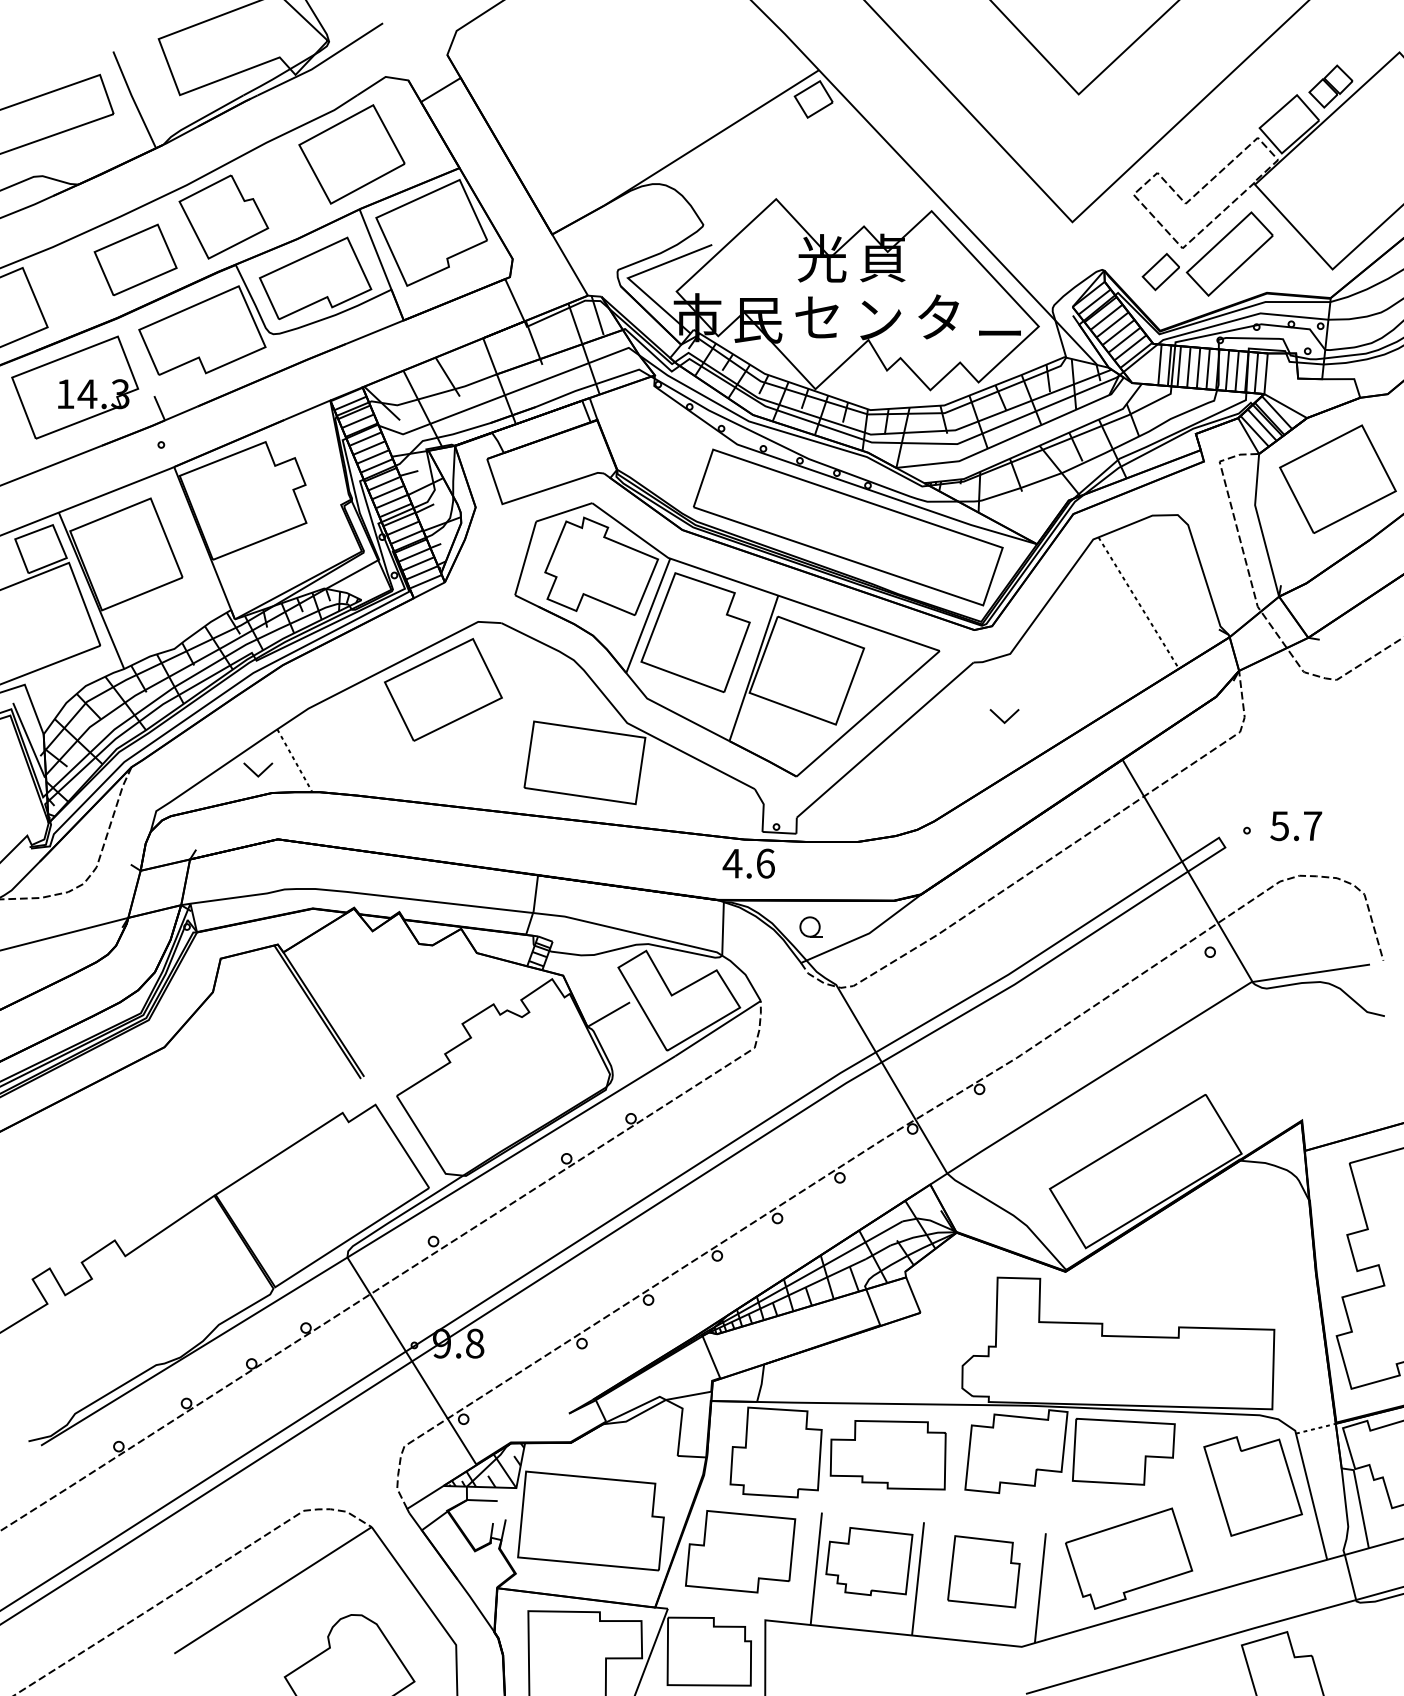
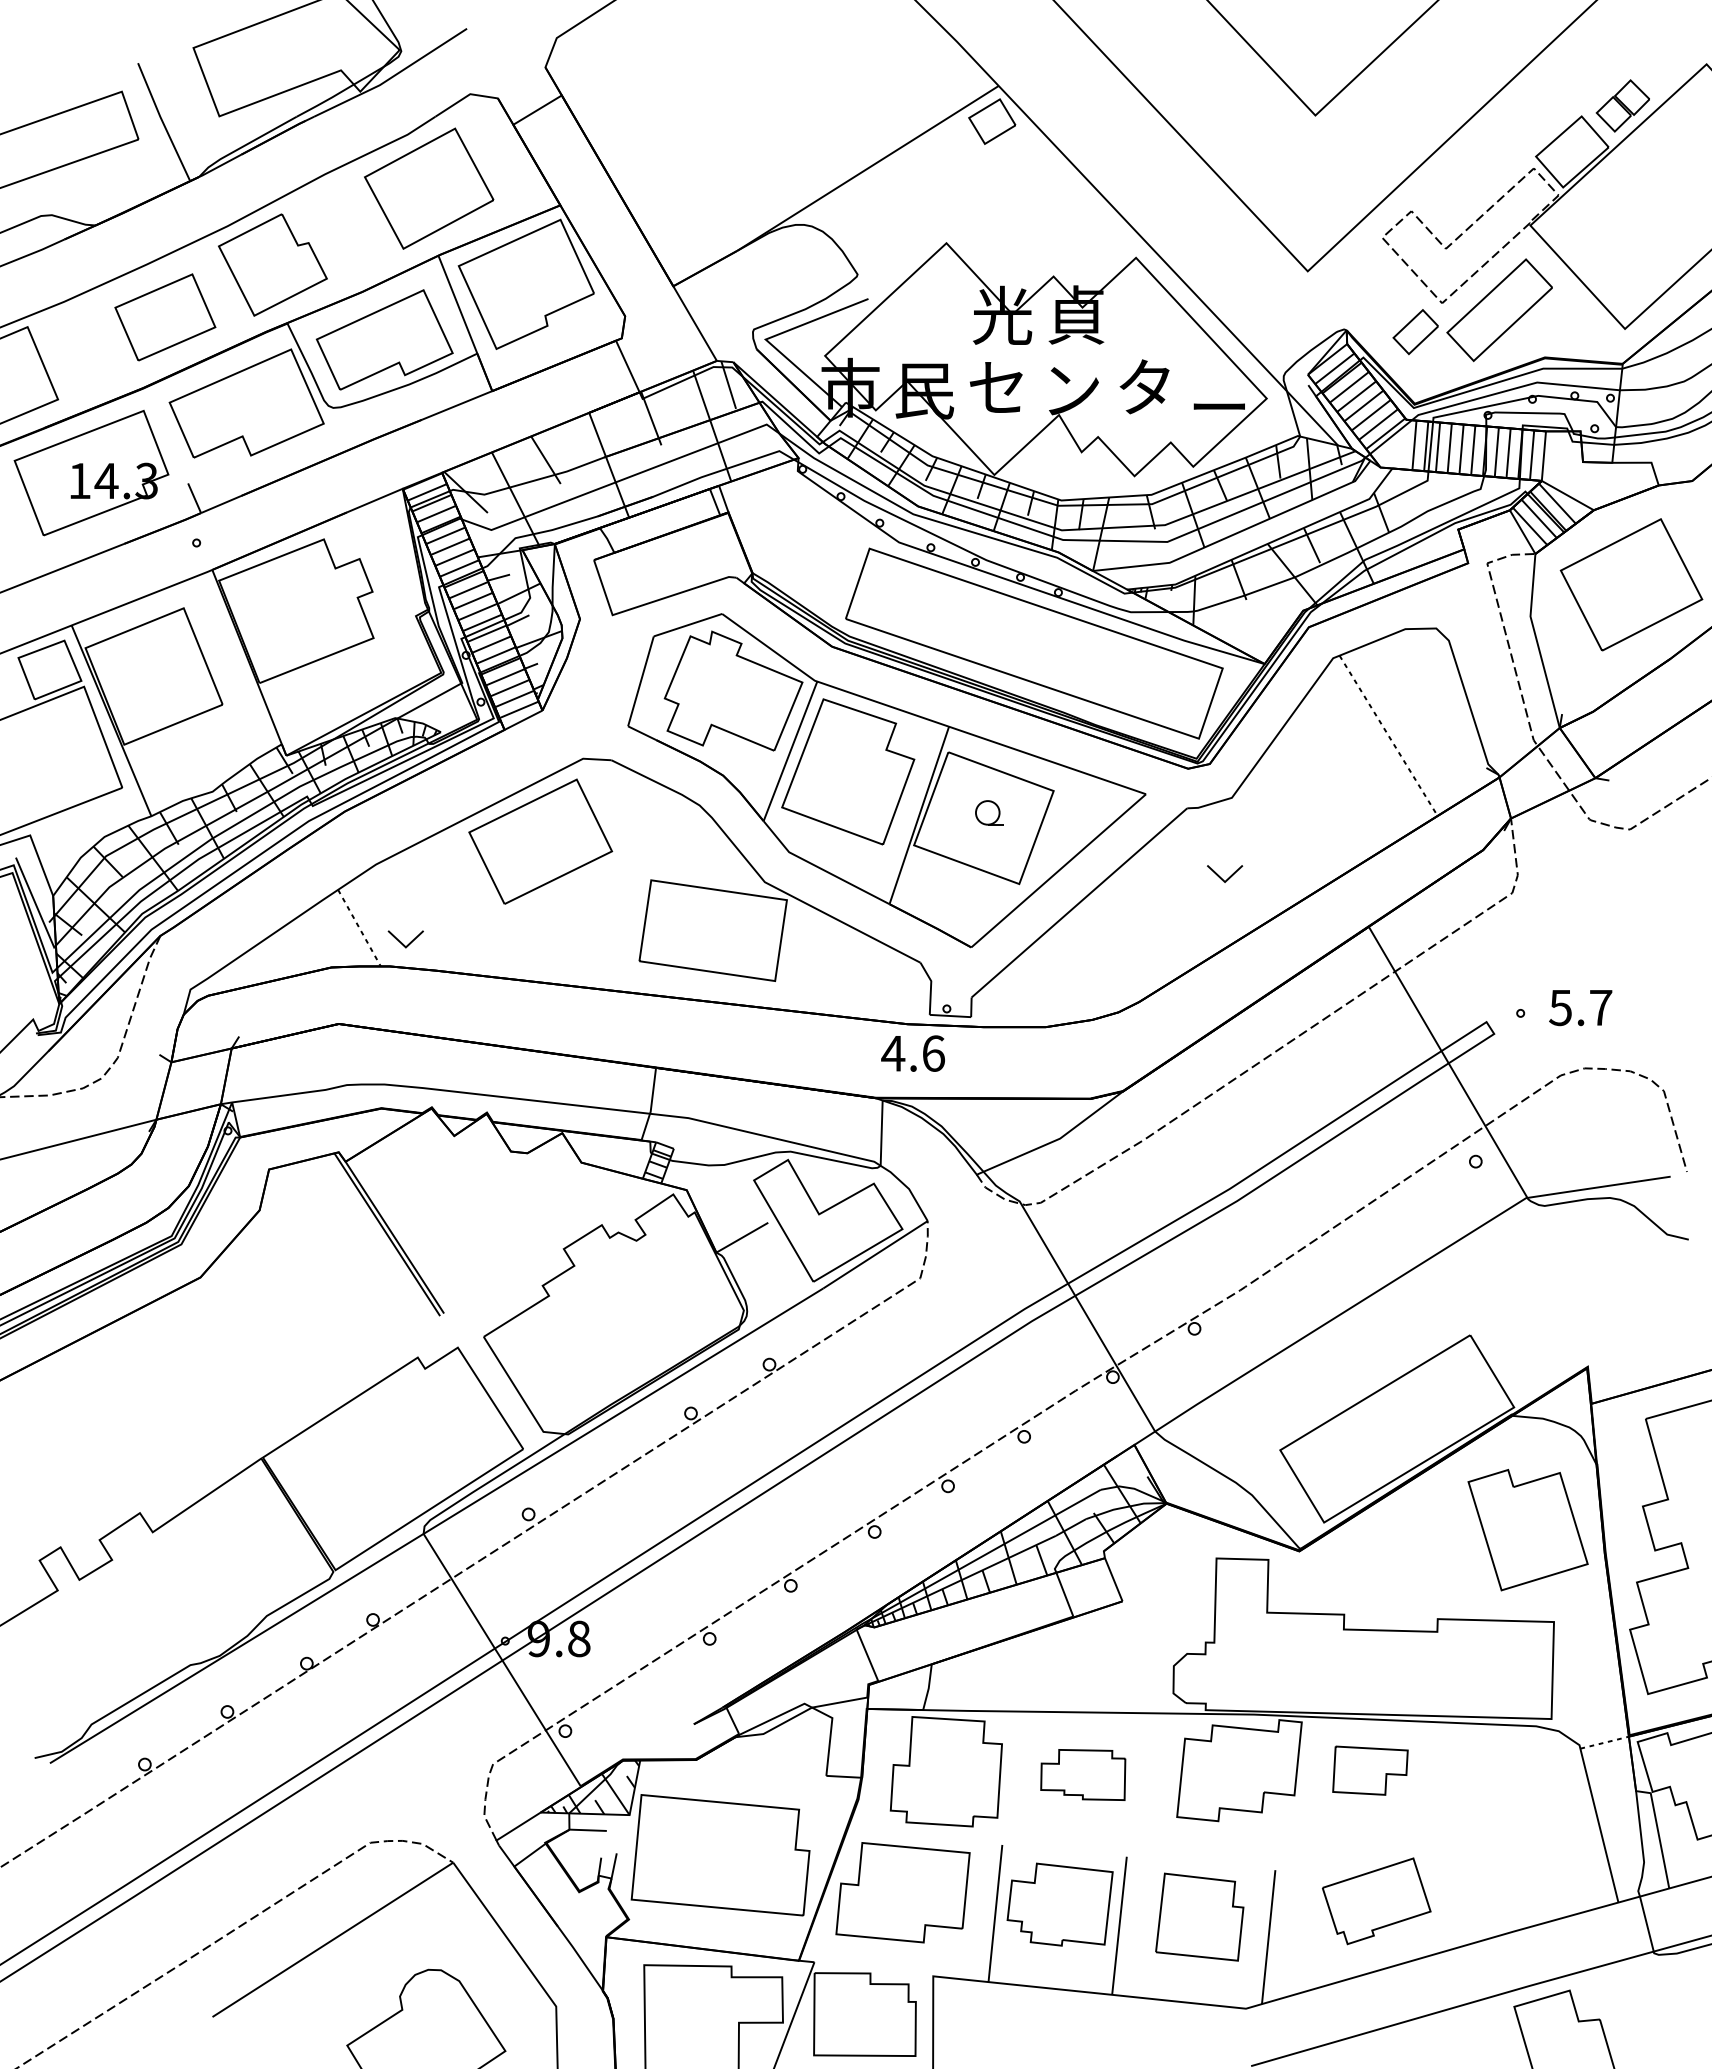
part: (257, 770) -> (405, 939), moved
part: (811, 926) -> (989, 812), moved
part: (1123, 1451) -> (1370, 1770), size x0.6
part: (888, 1454) -> (1083, 1774), size x0.6
part: (1252, 1486) -> (1527, 1530), moved
part: (1128, 1558) -> (1376, 1901), size x0.7

